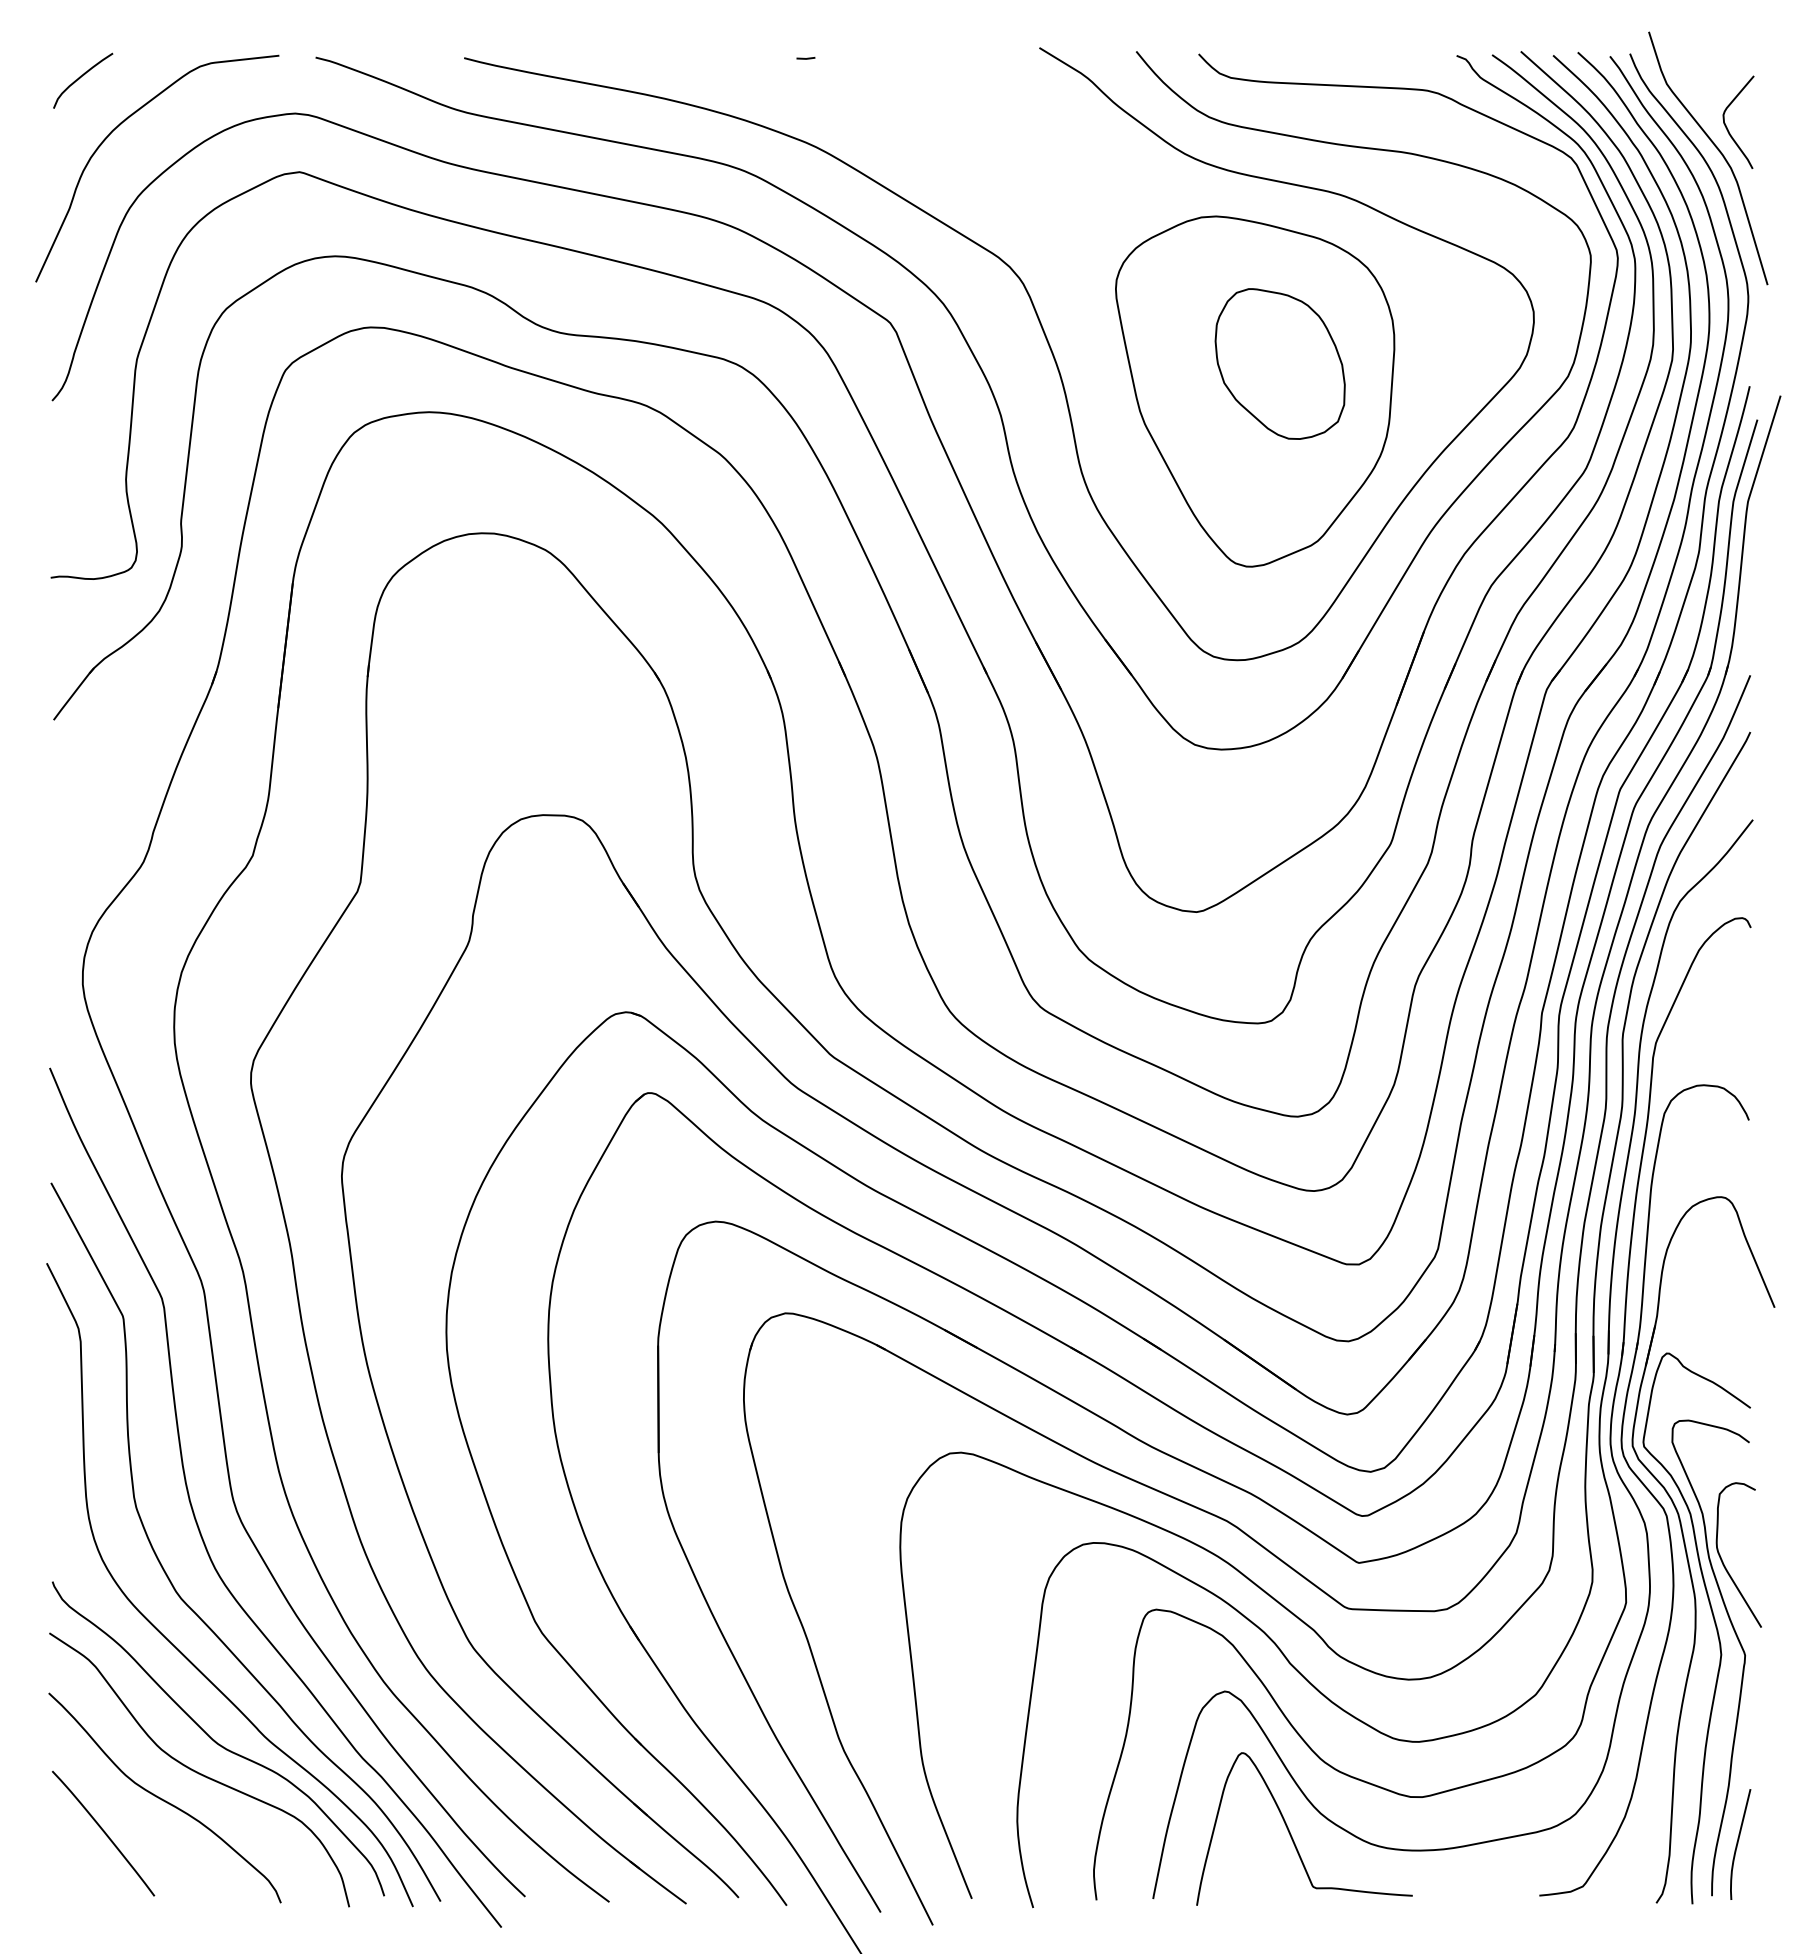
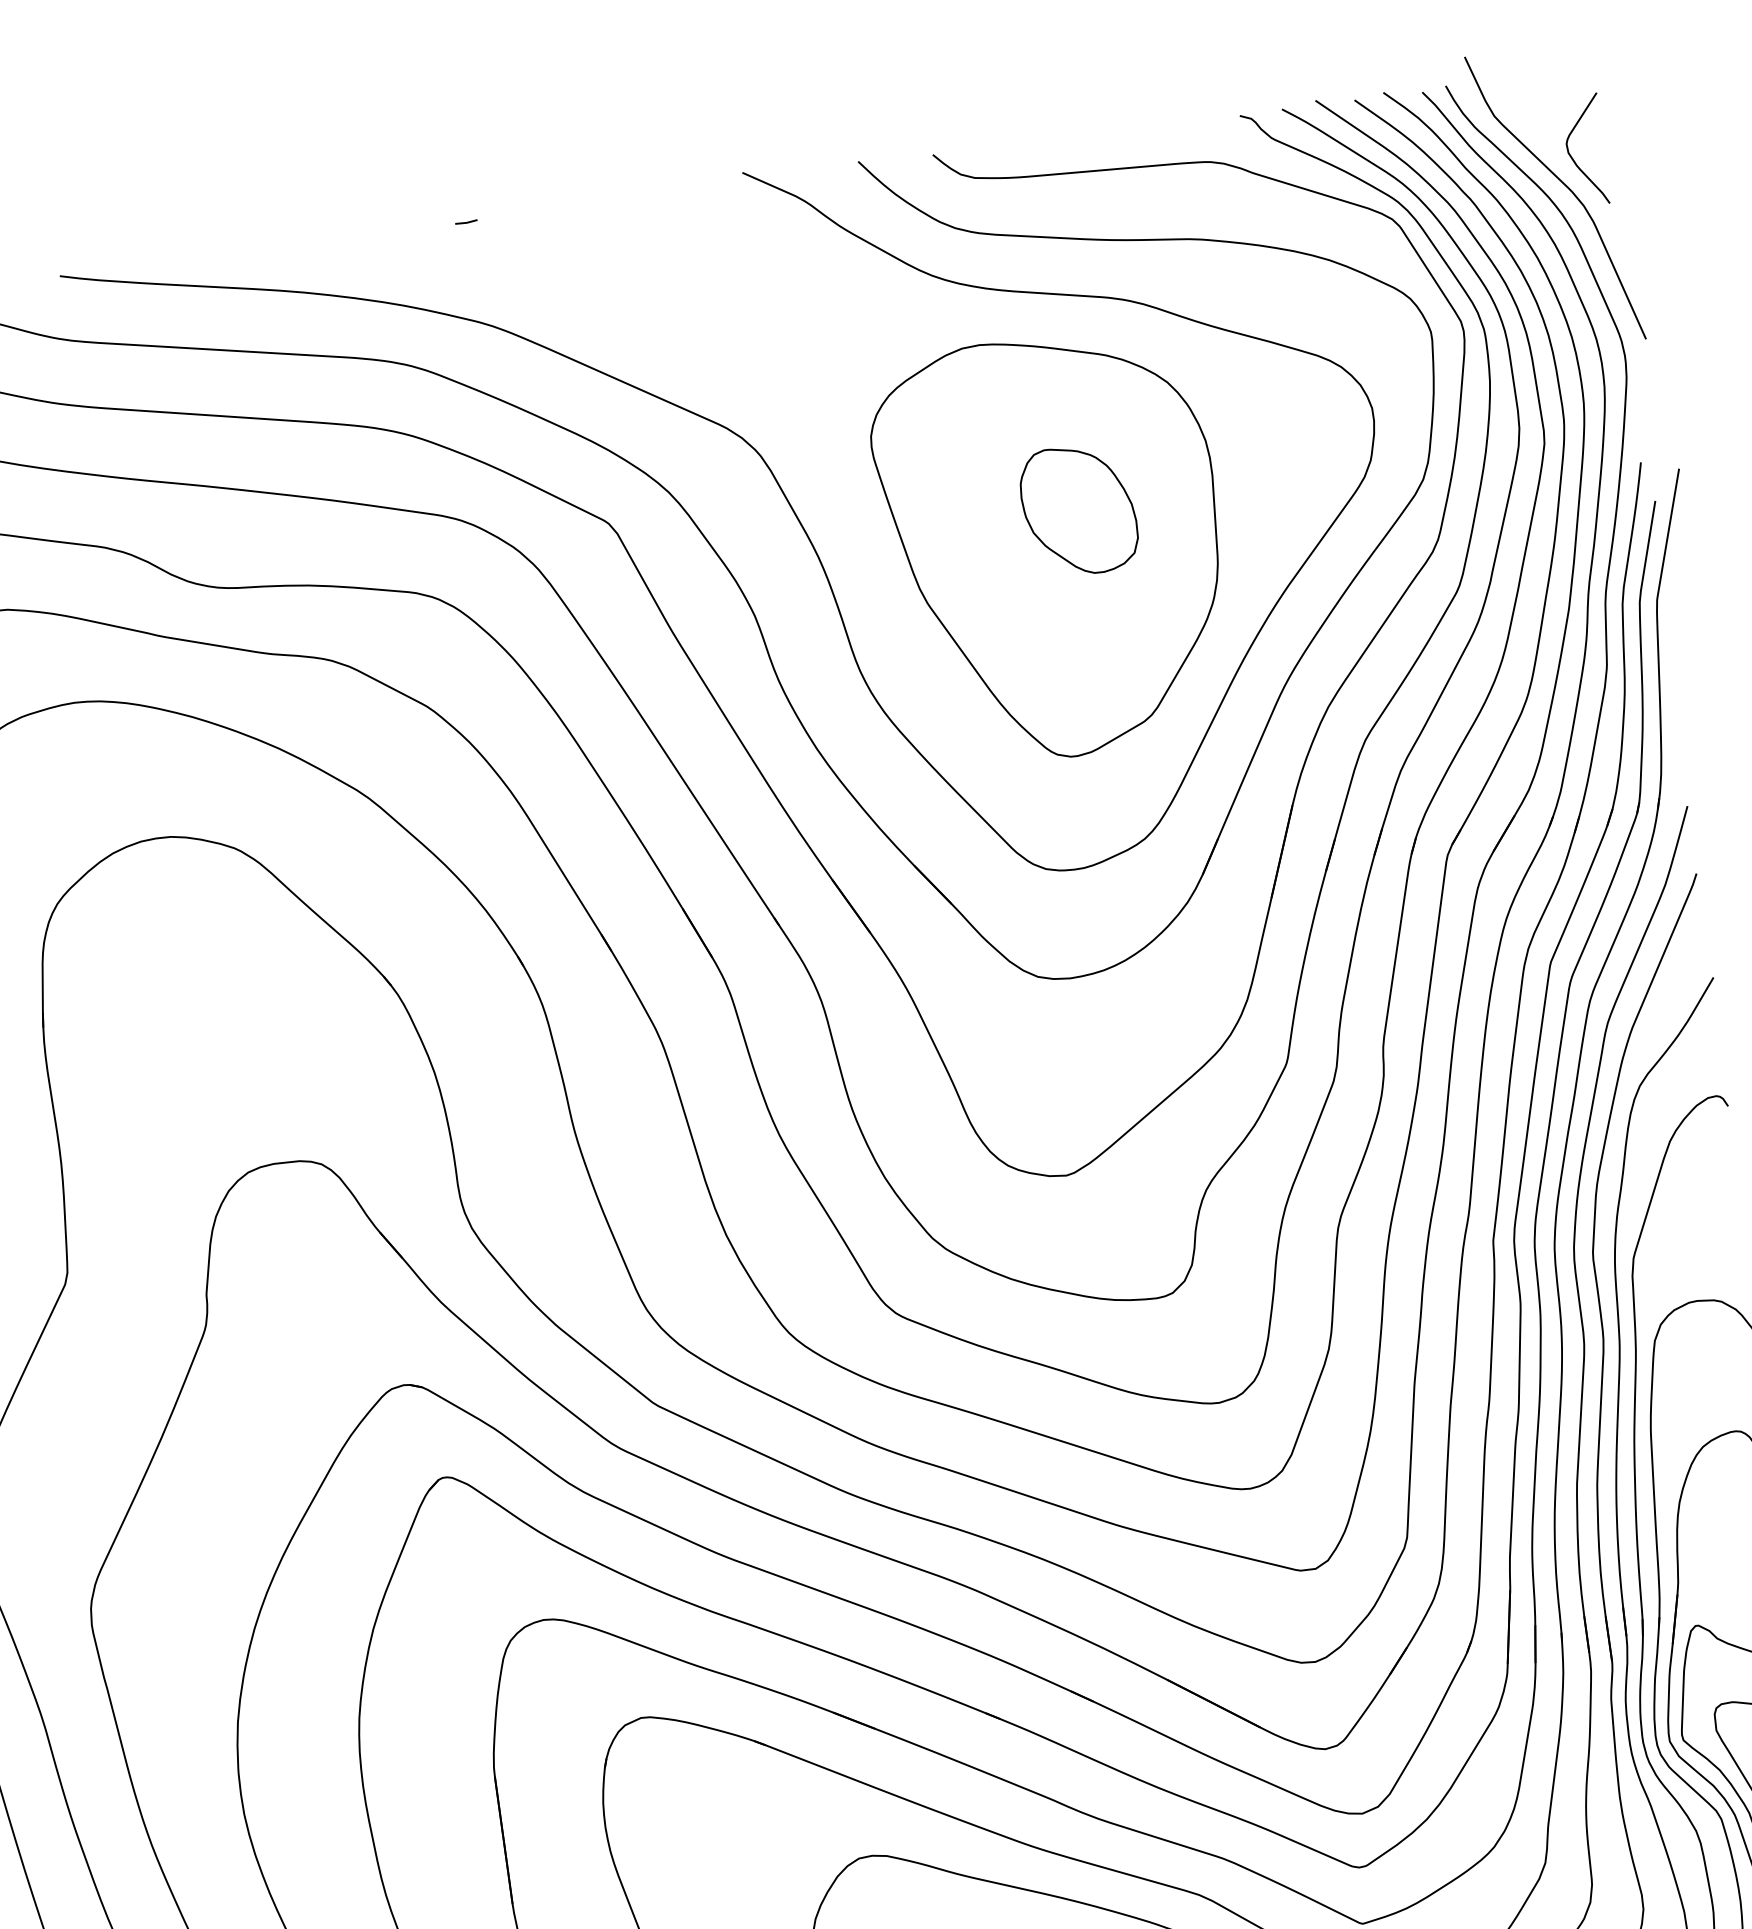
part: (1280, 363) -> (1079, 509), size x0.71

